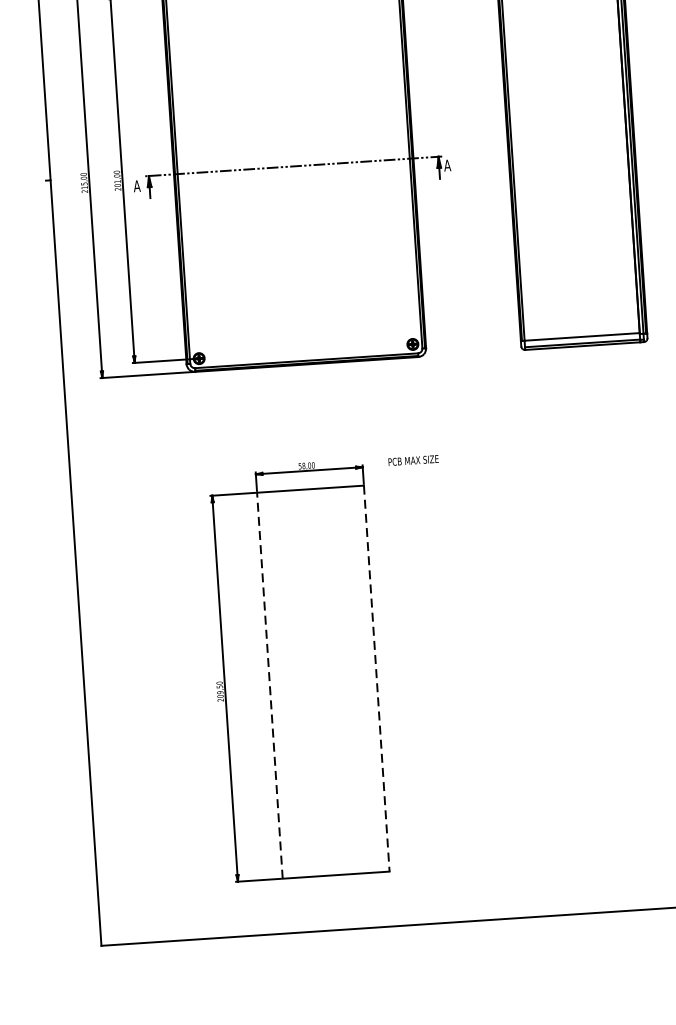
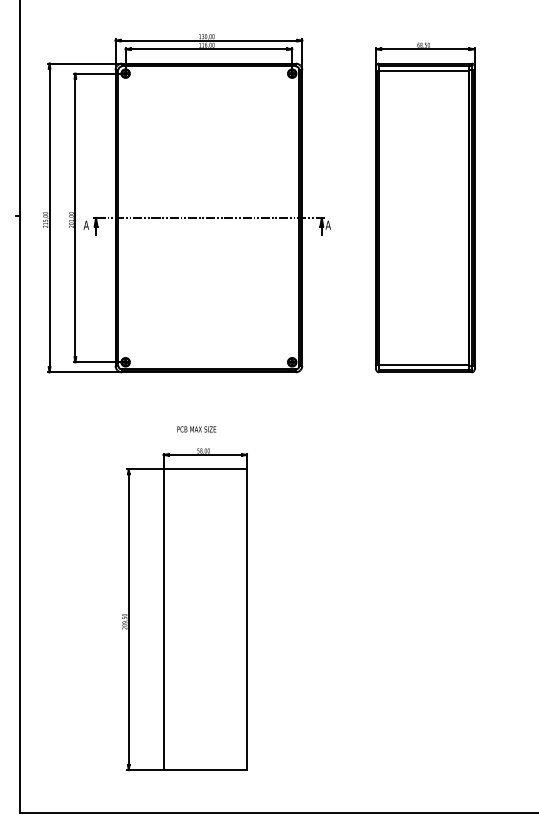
text: (413, 460) -> (196, 429), moved
line: (376, 679) -> (246, 620), dashed -> solid
line: (269, 685) -> (163, 619), dashed -> solid

